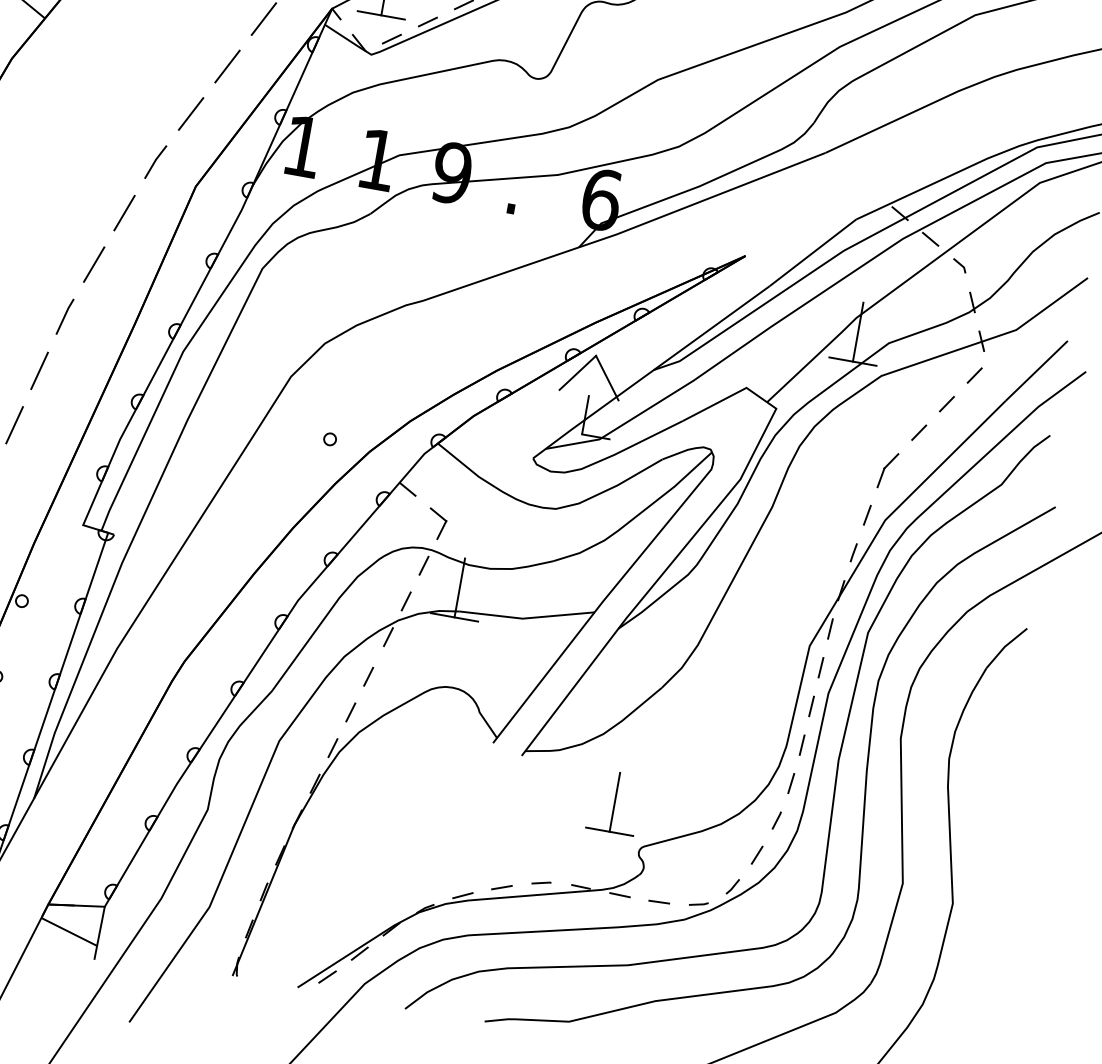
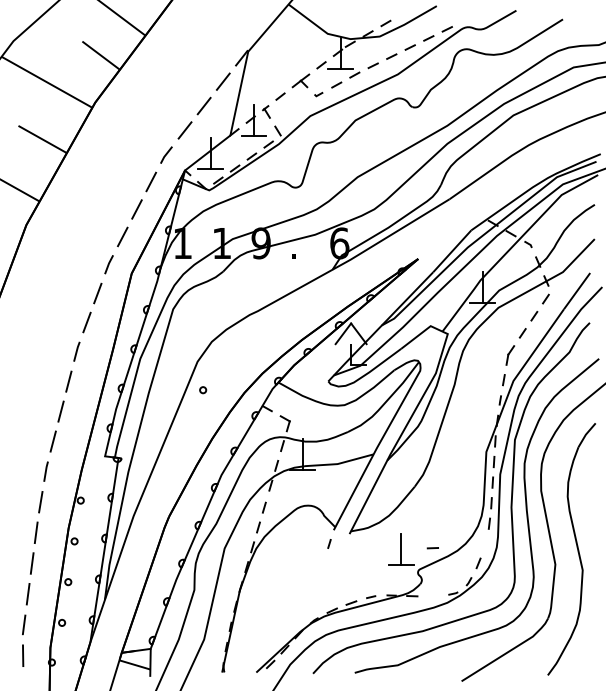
circle: (330, 440) -> (203, 390), moved
line: (777, 819) -> (329, 543), moved
line: (658, 902) -> (432, 548), moved

